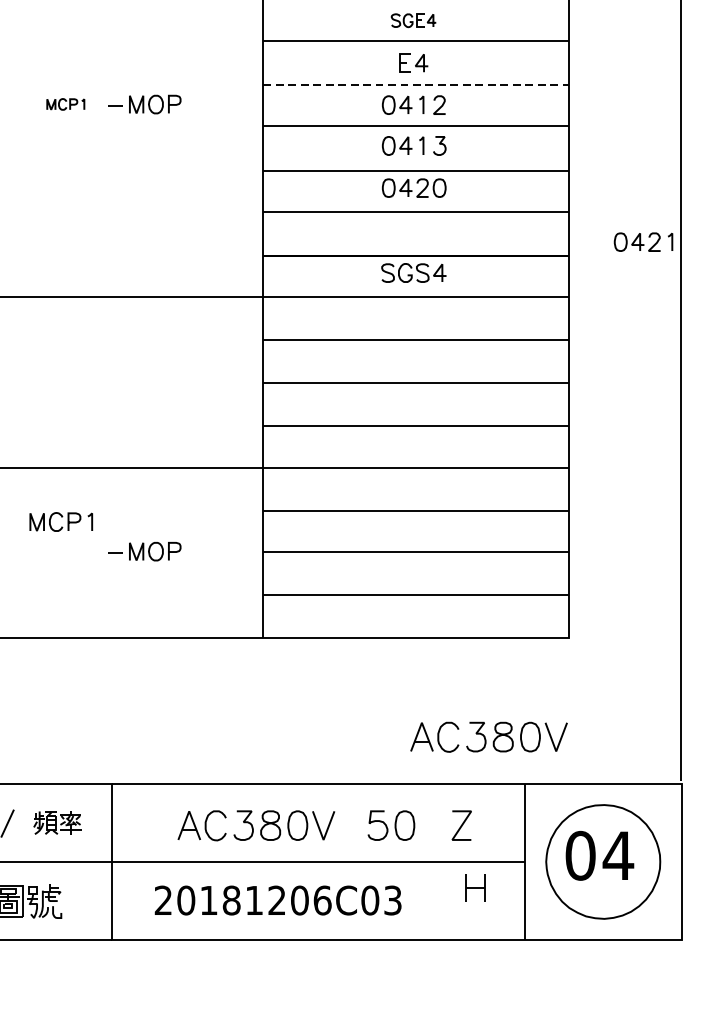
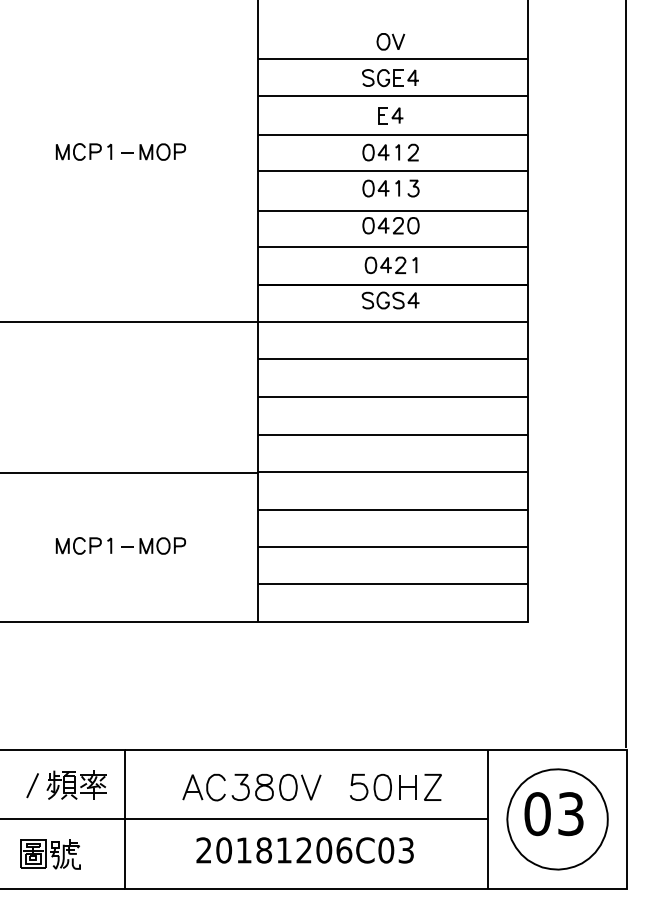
part: (413, 21) -> (390, 78), size x1.43
line: (415, 84) -> (392, 134), dashed -> solid
part: (65, 103) -> (83, 151), size x1.67
part: (642, 241) -> (390, 264), moved
part: (60, 521) -> (83, 545), moved
part: (488, 737) -> (456, 709), removed
part: (57, 822) -> (76, 784), size x1.43
text: (617, 856) -> (570, 814), 04 -> 03
part: (474, 888) -> (407, 787), moved
text: (277, 900) -> (304, 850), moved

